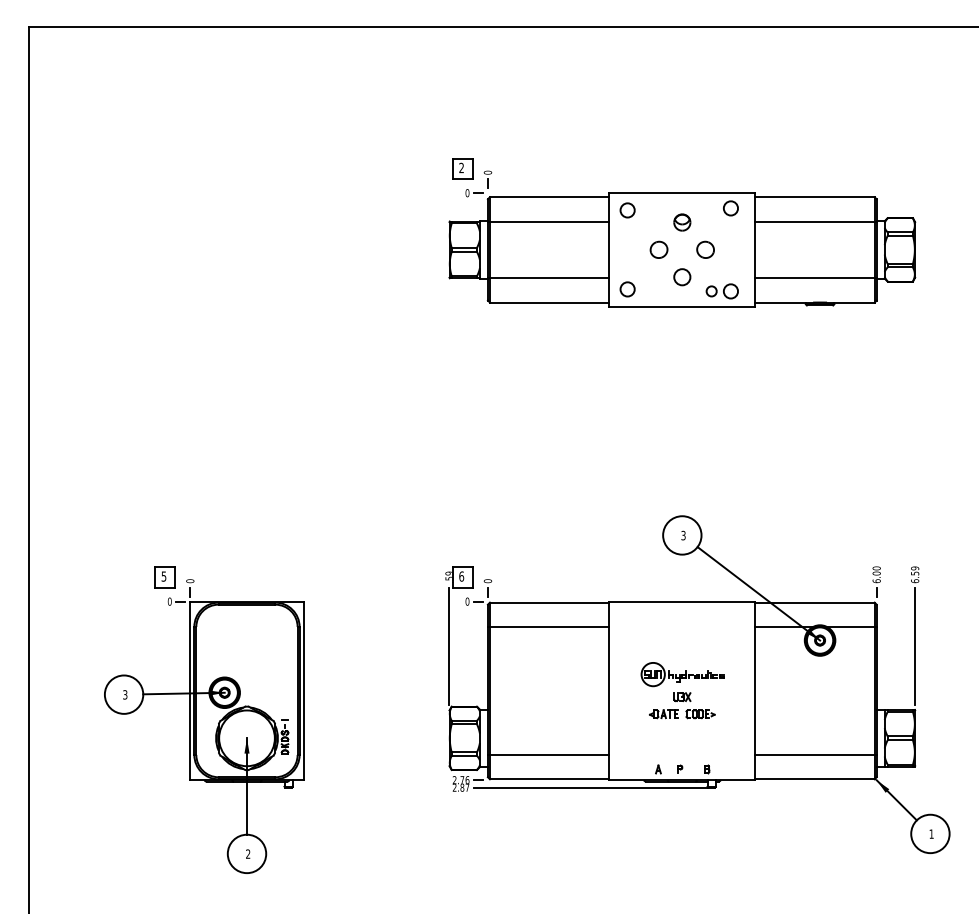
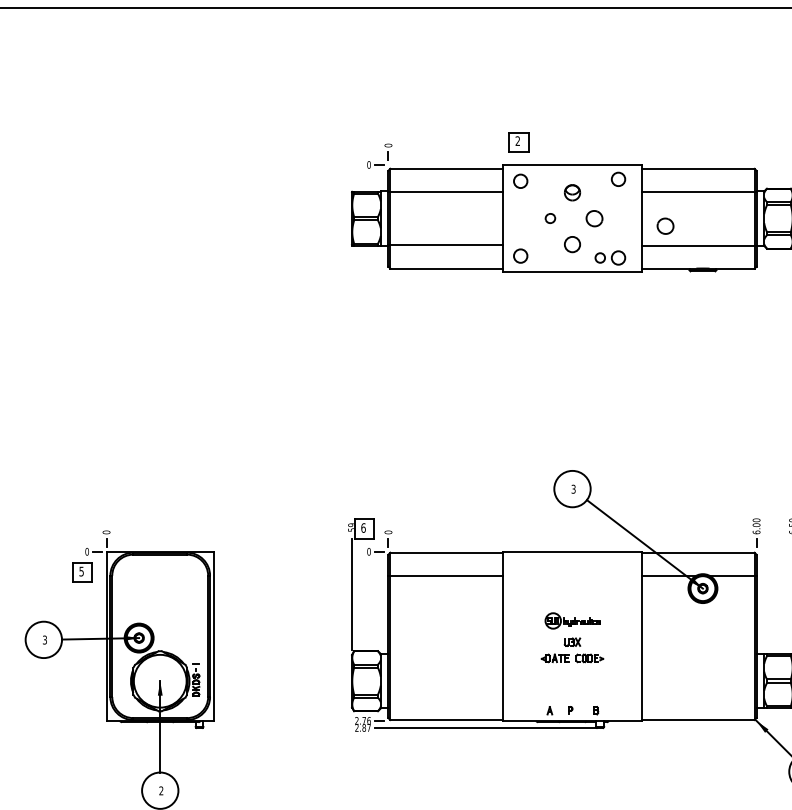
part: (462, 168) -> (518, 141), moved
part: (658, 249) -> (549, 218), size x0.6
part: (780, 257) -> (665, 225), added
part: (164, 577) -> (82, 572), moved
part: (682, 674) -> (572, 620), size x0.7
line: (548, 754) -> (445, 696), removed
line: (815, 754) -> (698, 696), removed

